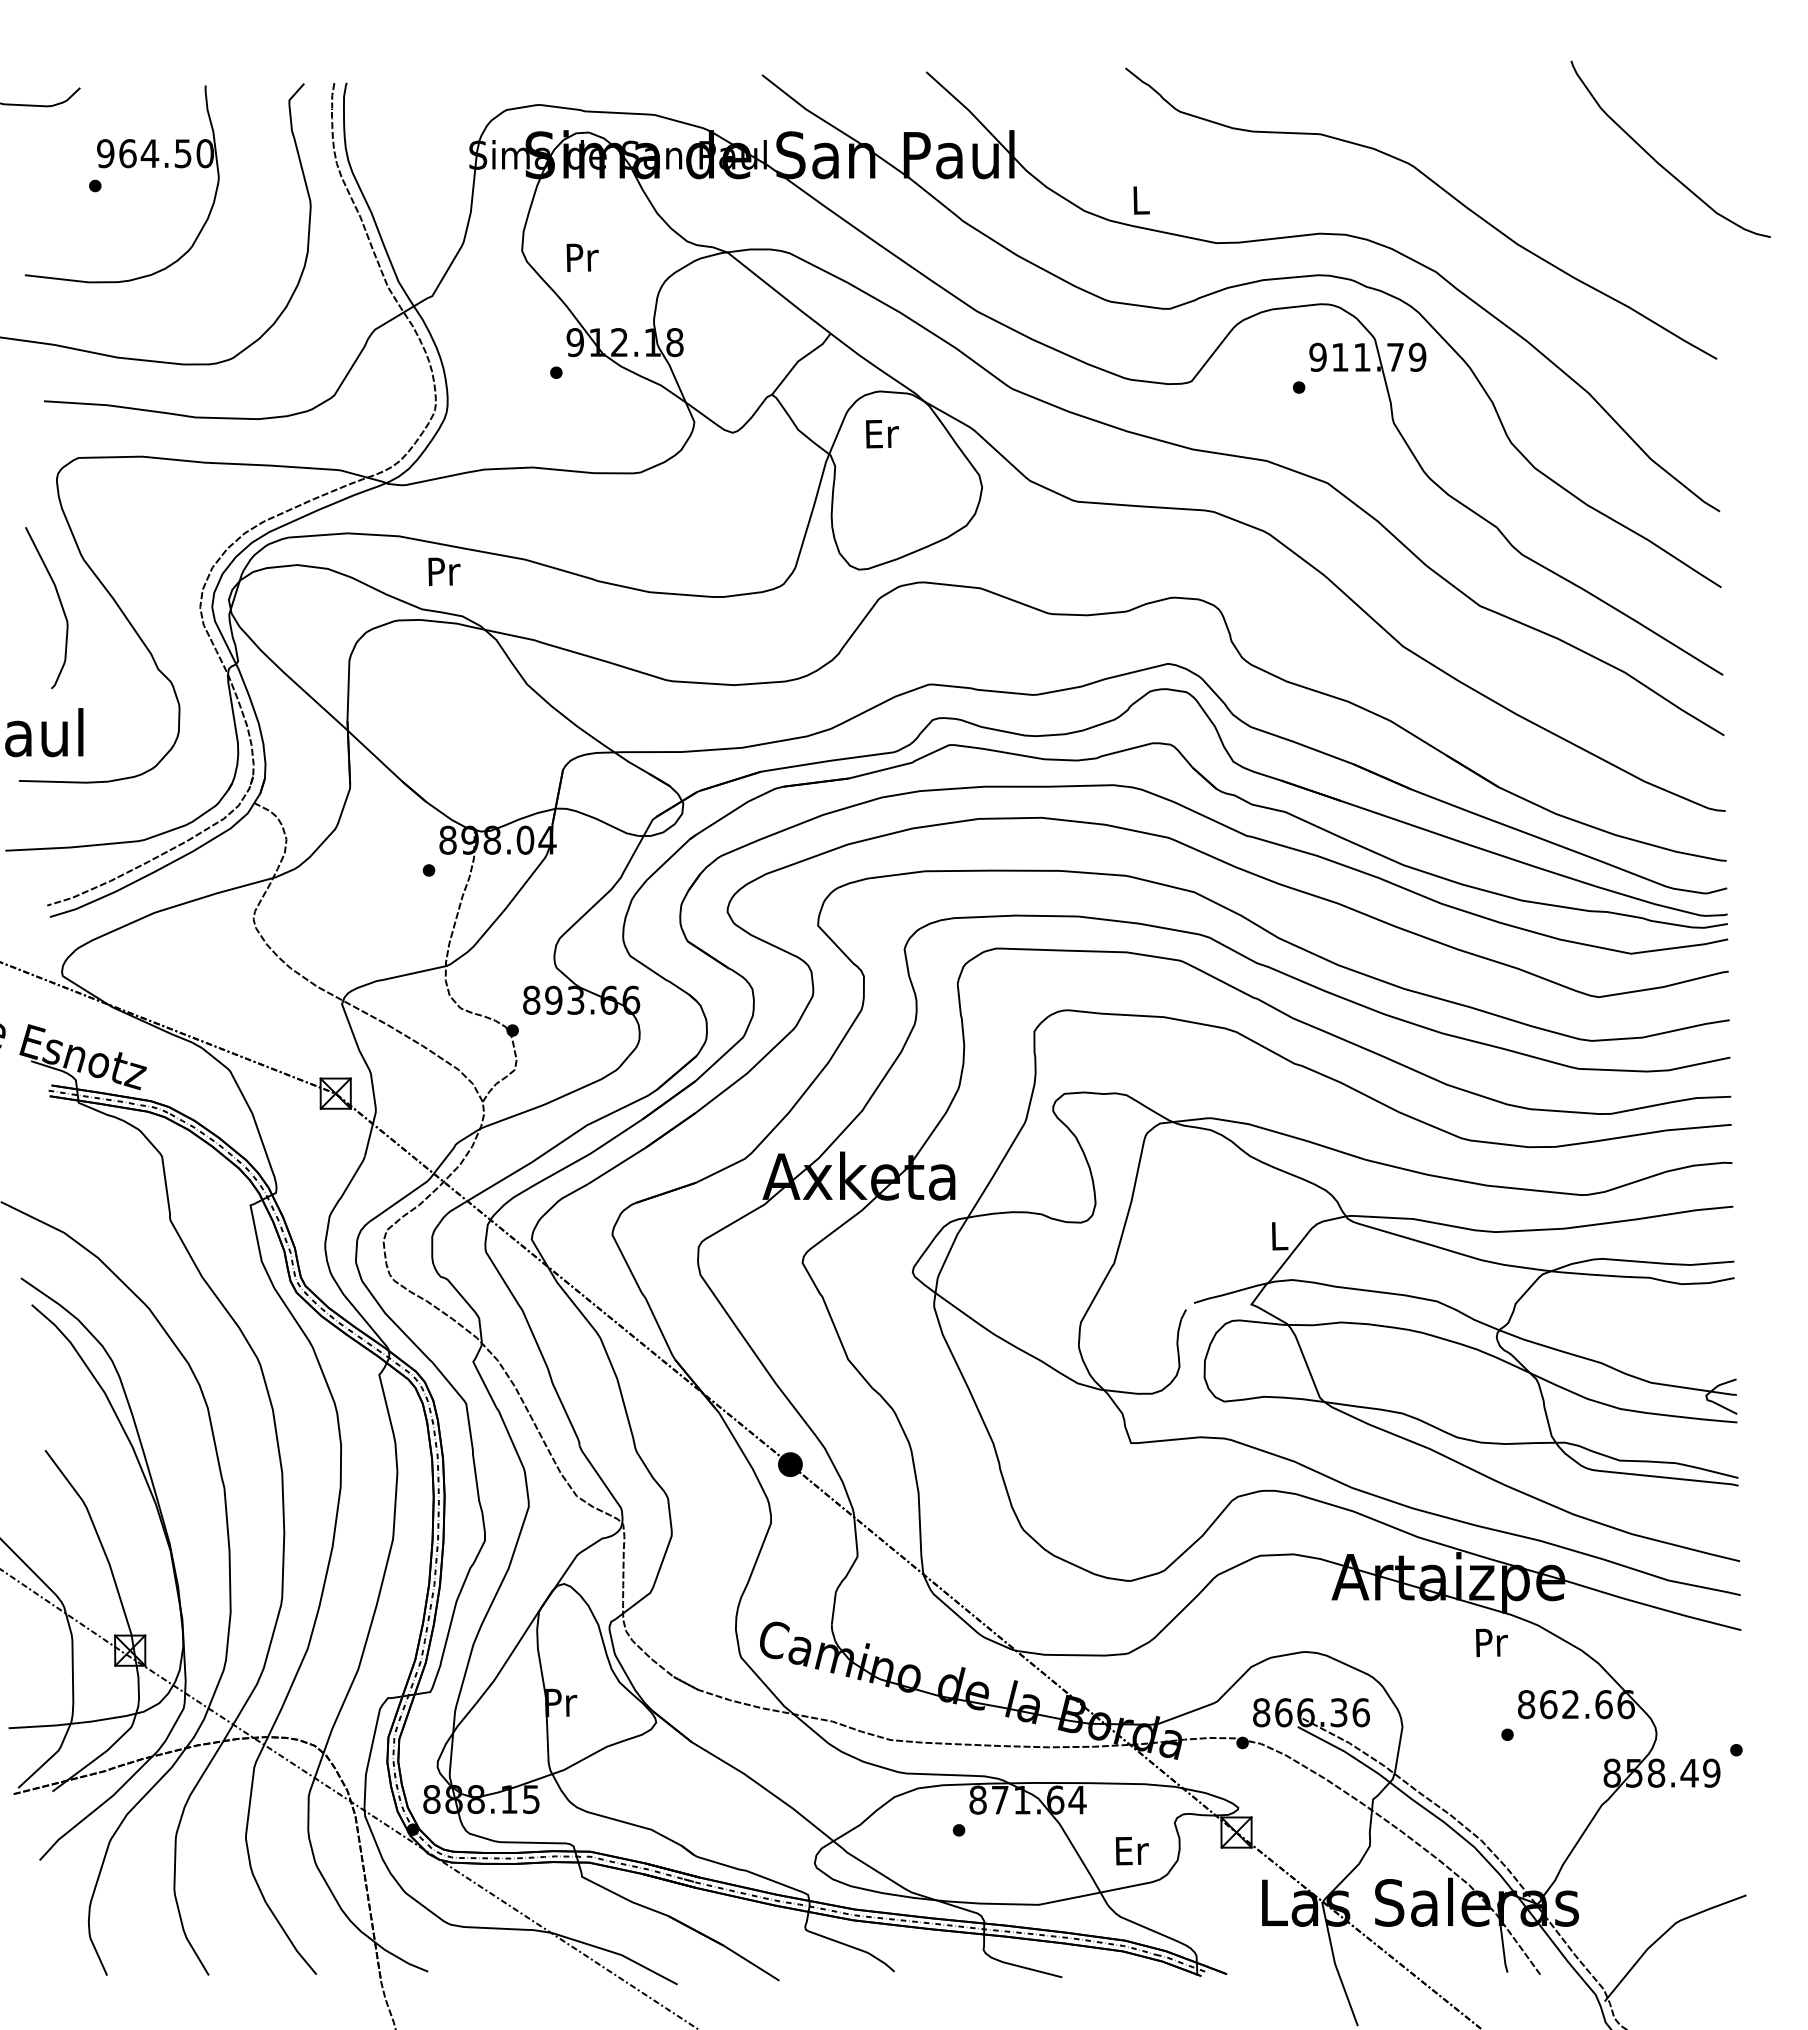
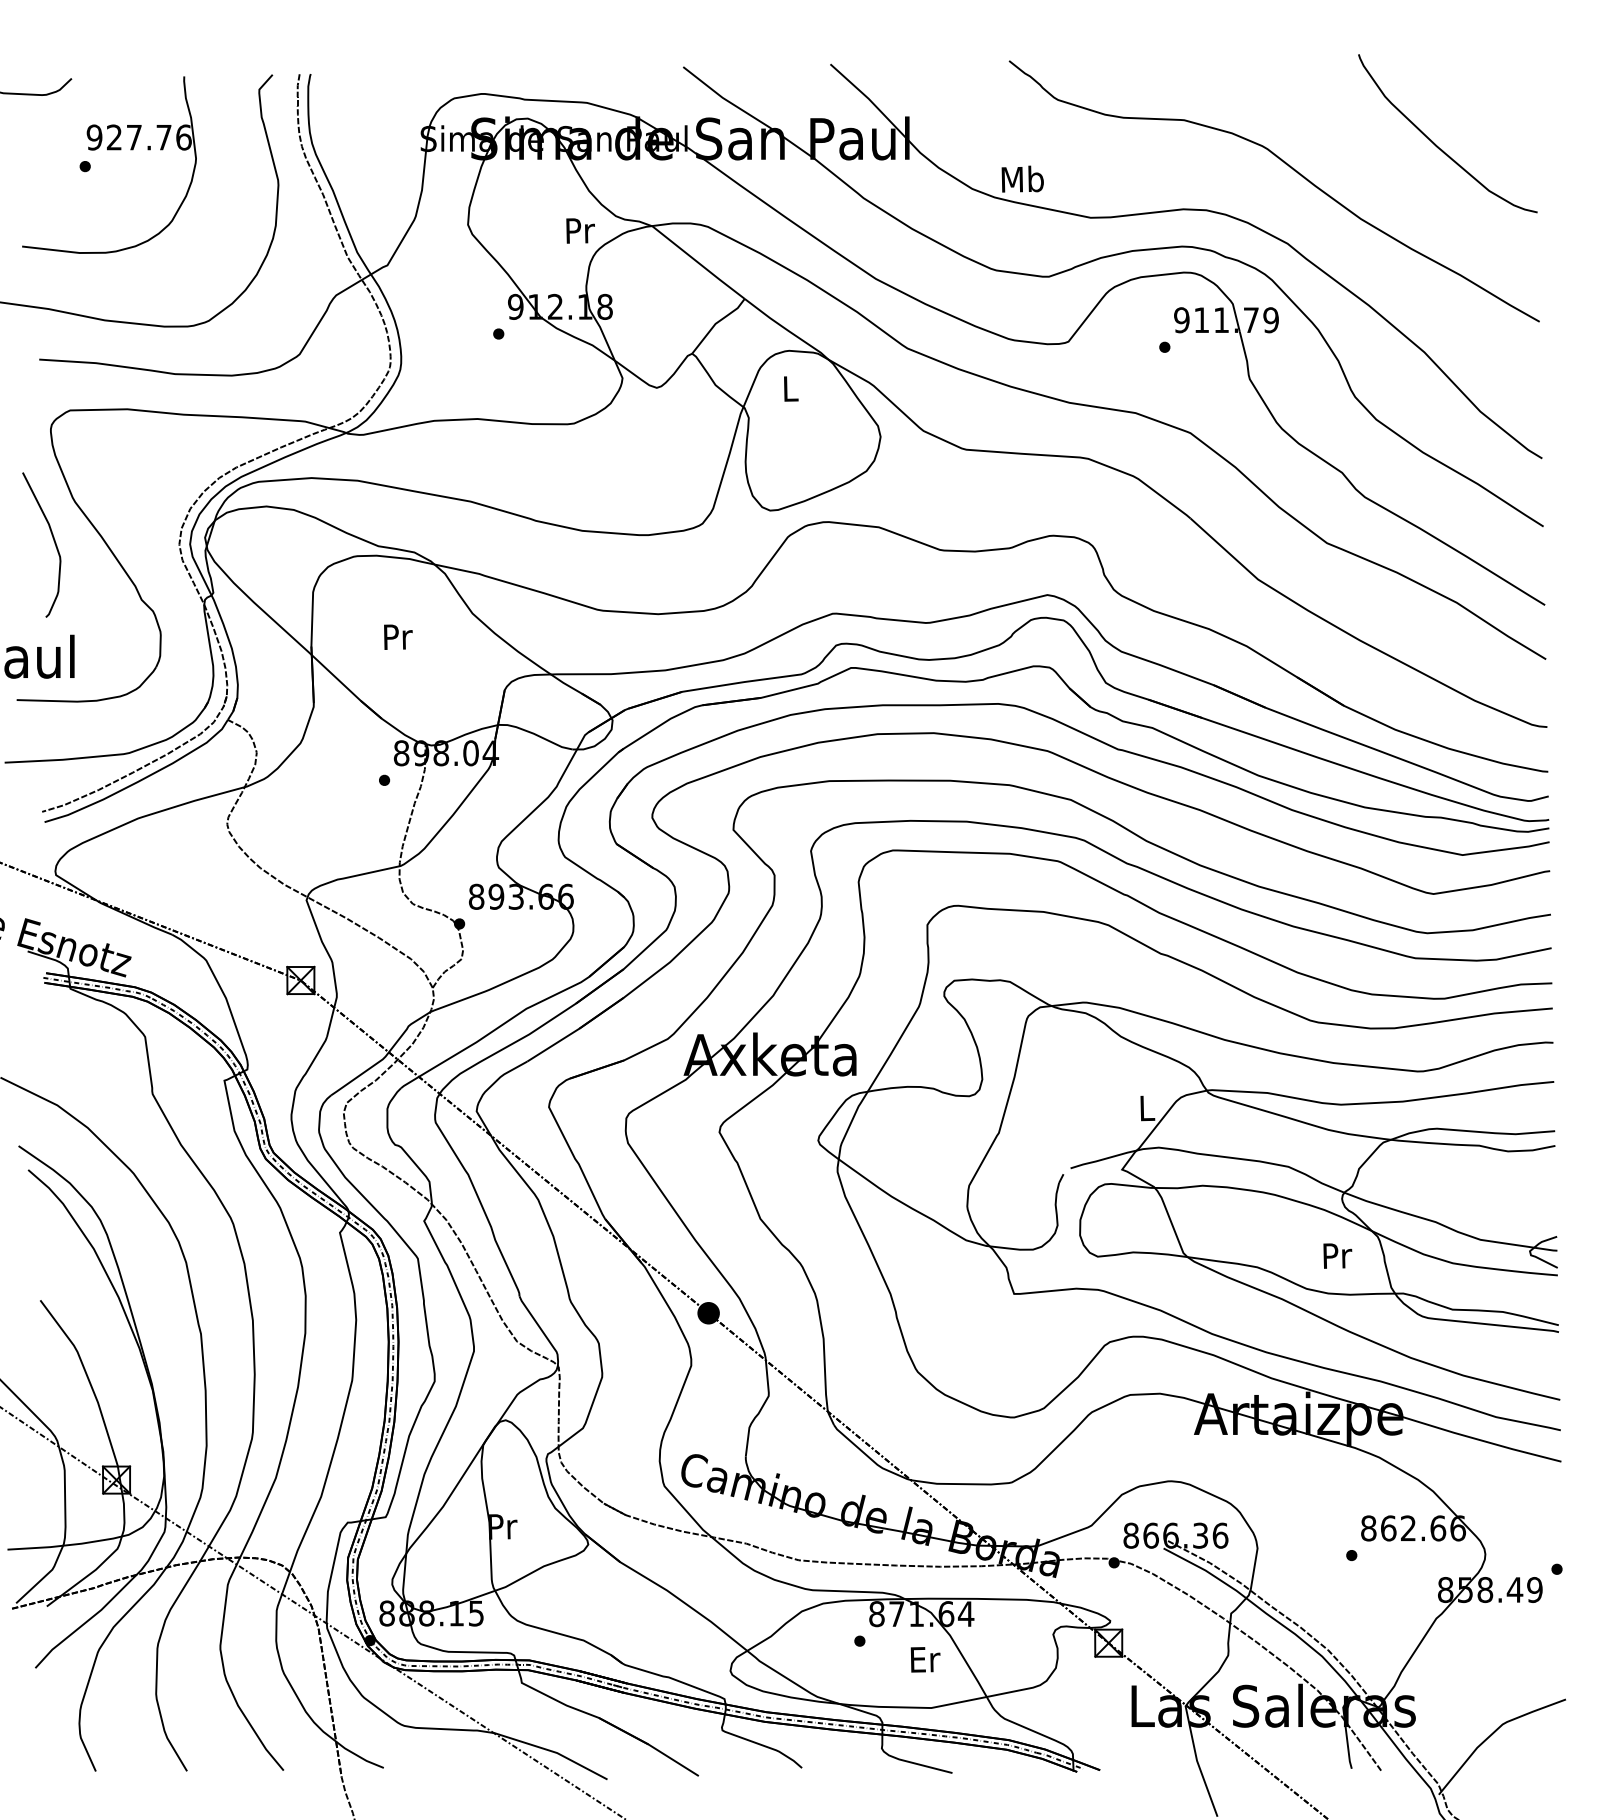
text: (166, 153) -> (149, 137), 964.50 -> 927.76
curve: (1661, 164) -> (1439, 147), moved
text: (1140, 199) -> (1022, 178), L -> Mb
text: (582, 257) -> (580, 230), moved
text: (882, 434) -> (791, 389), Er -> L
text: (444, 571) -> (398, 636), moved
text: (1491, 1642) -> (1337, 1255), moved
text: (1132, 1851) -> (925, 1660), moved

